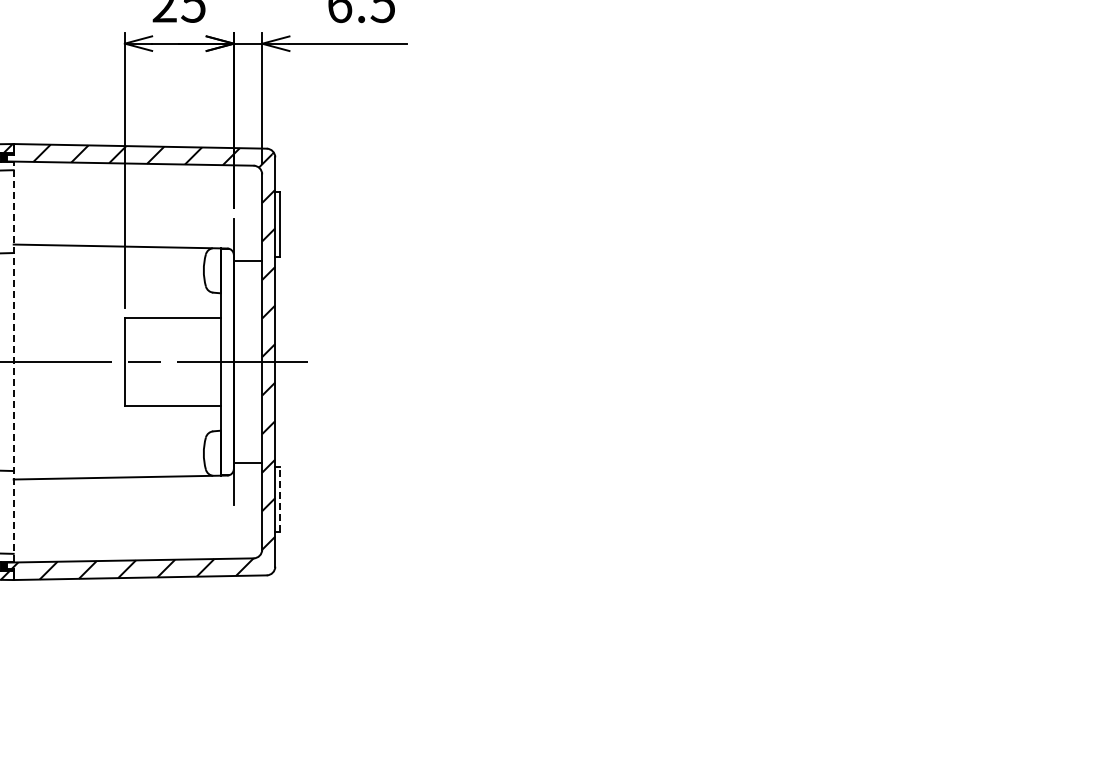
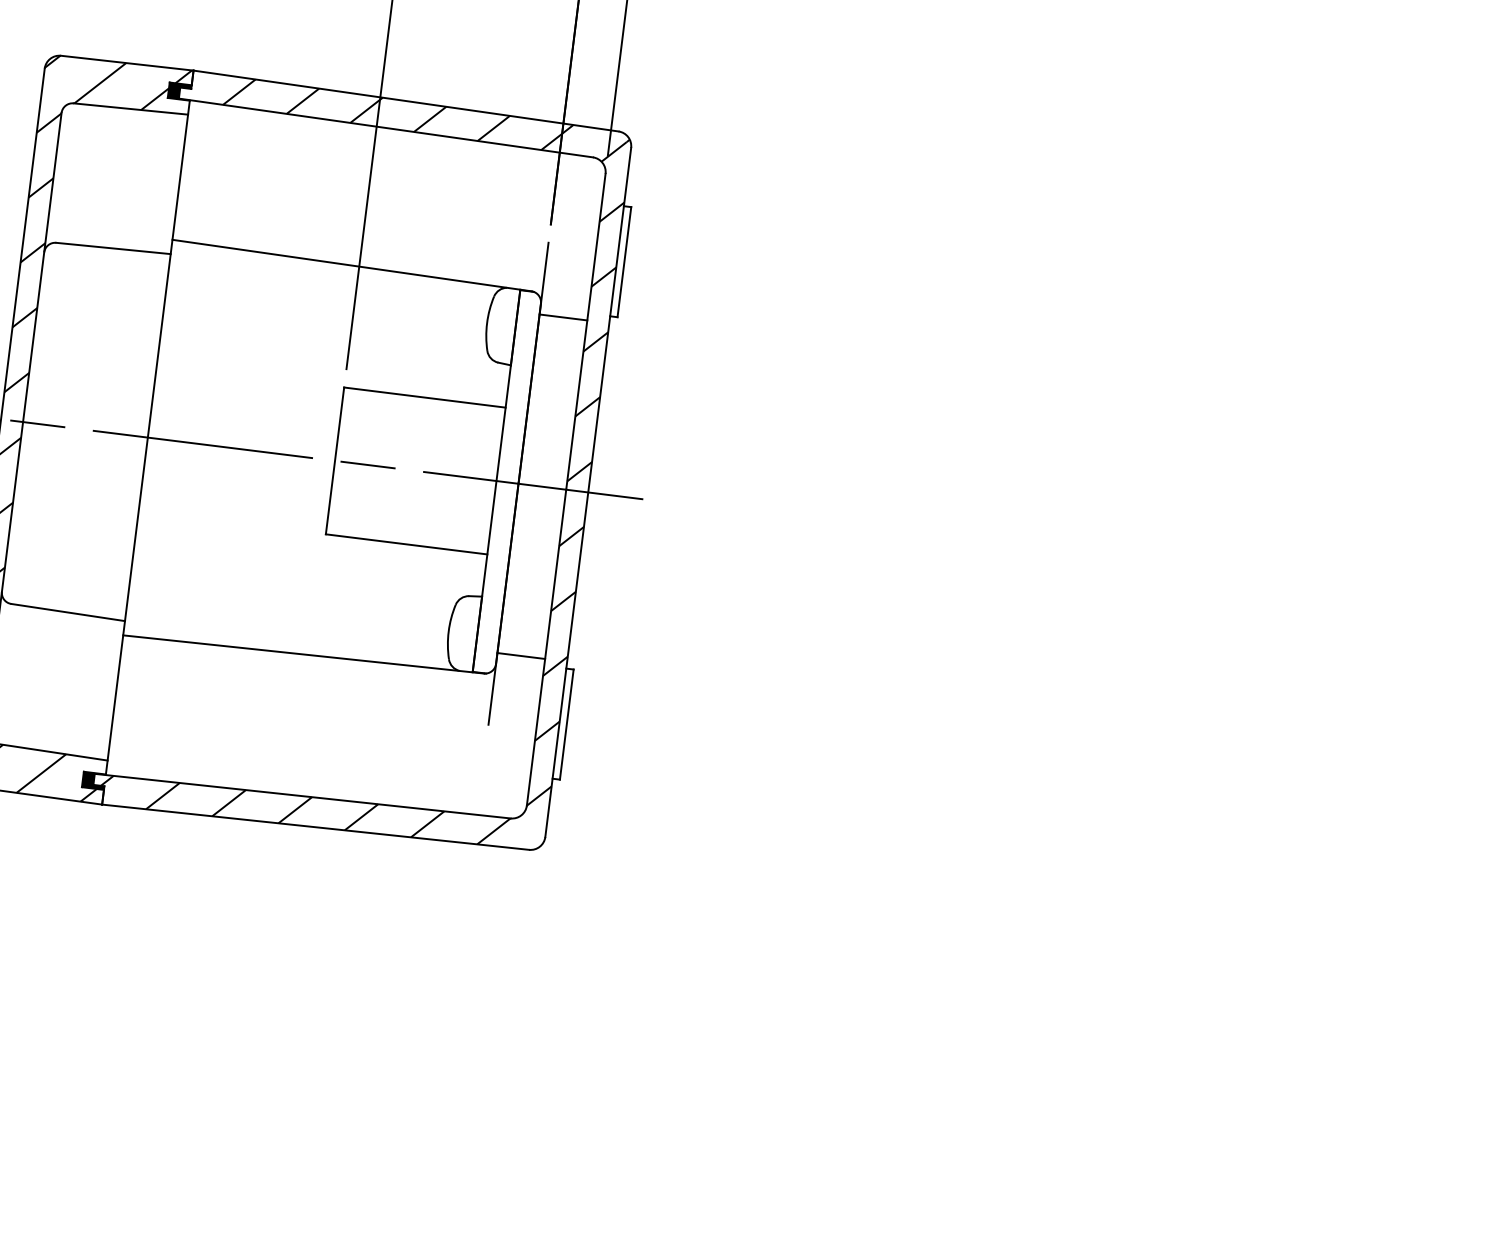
line: (13, 361) -> (147, 436), dashed -> solid
line: (279, 499) -> (566, 724), dashed -> solid

